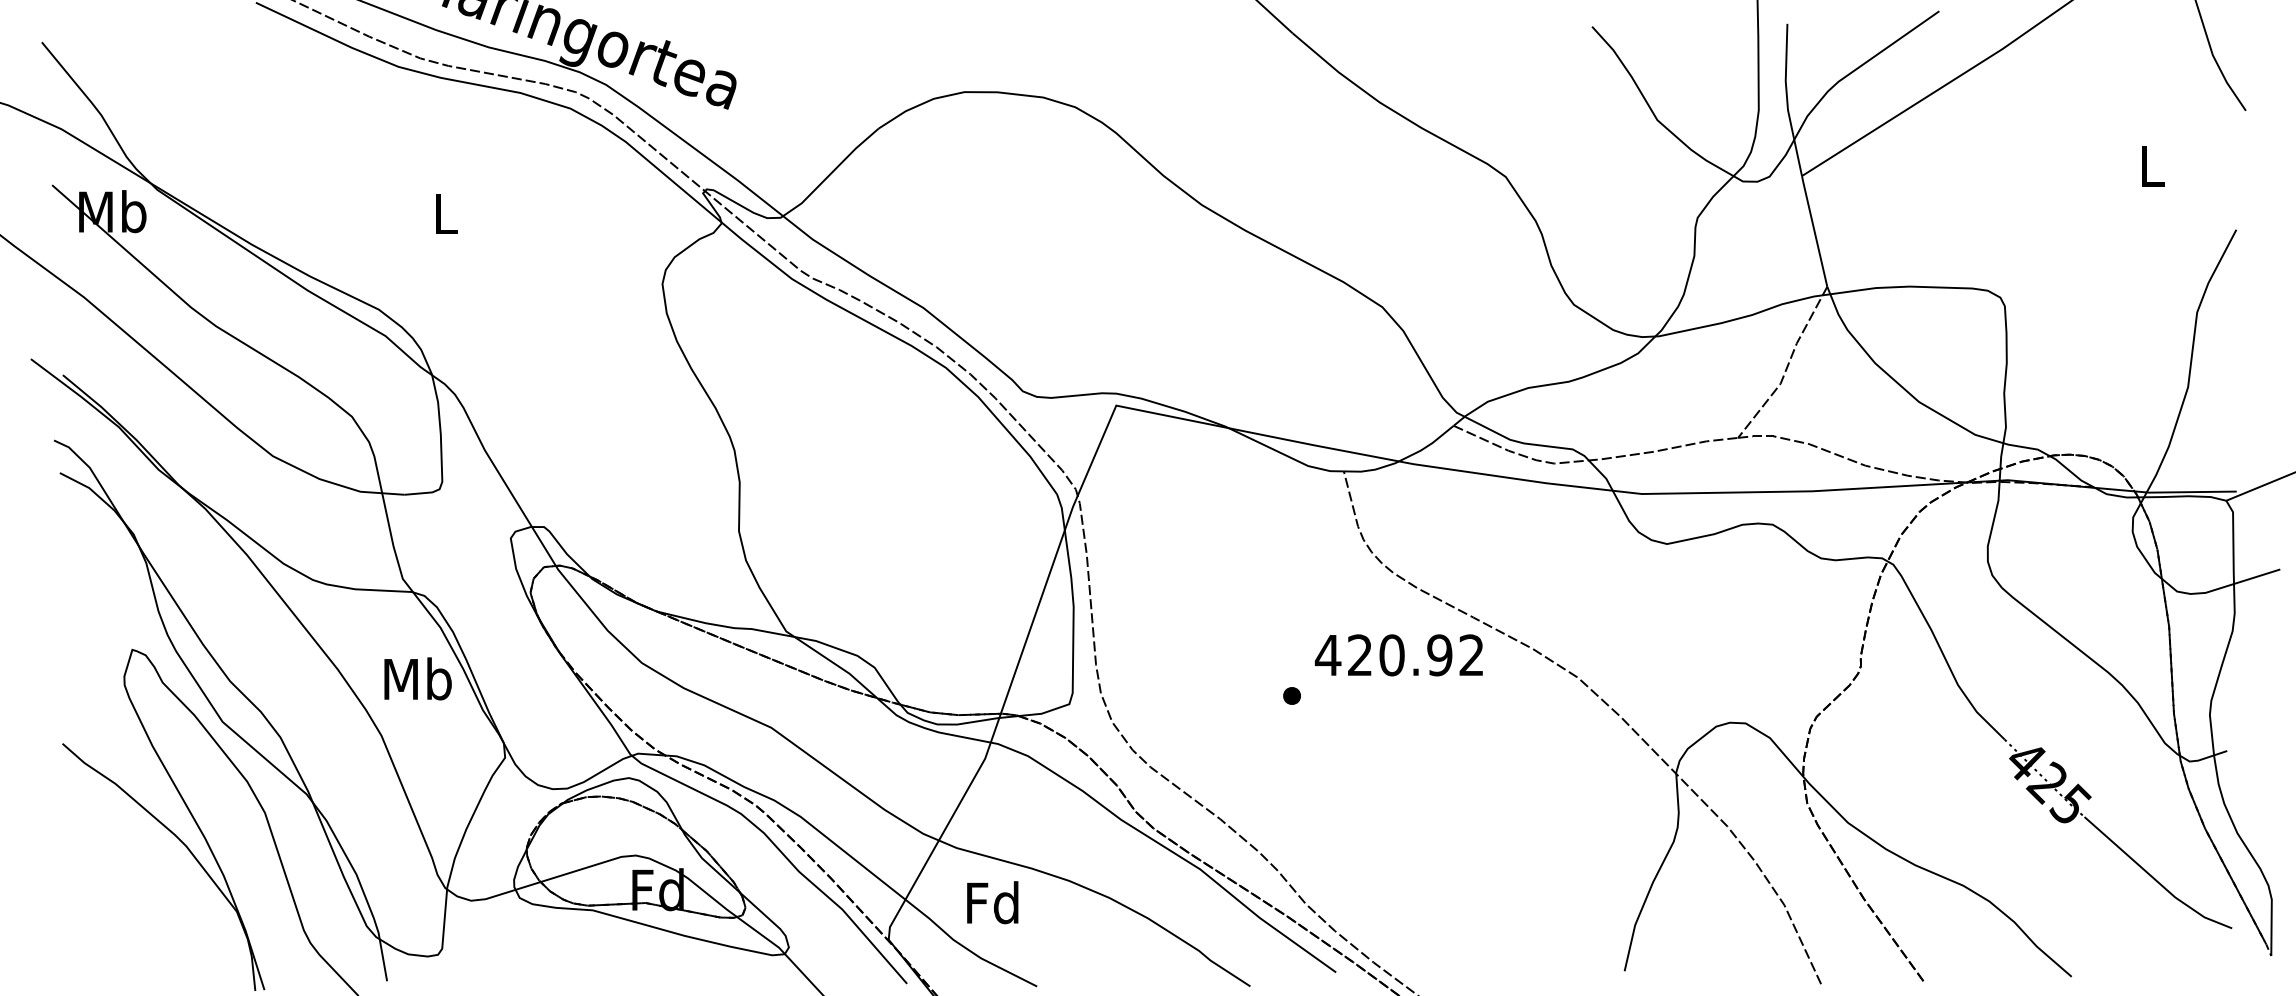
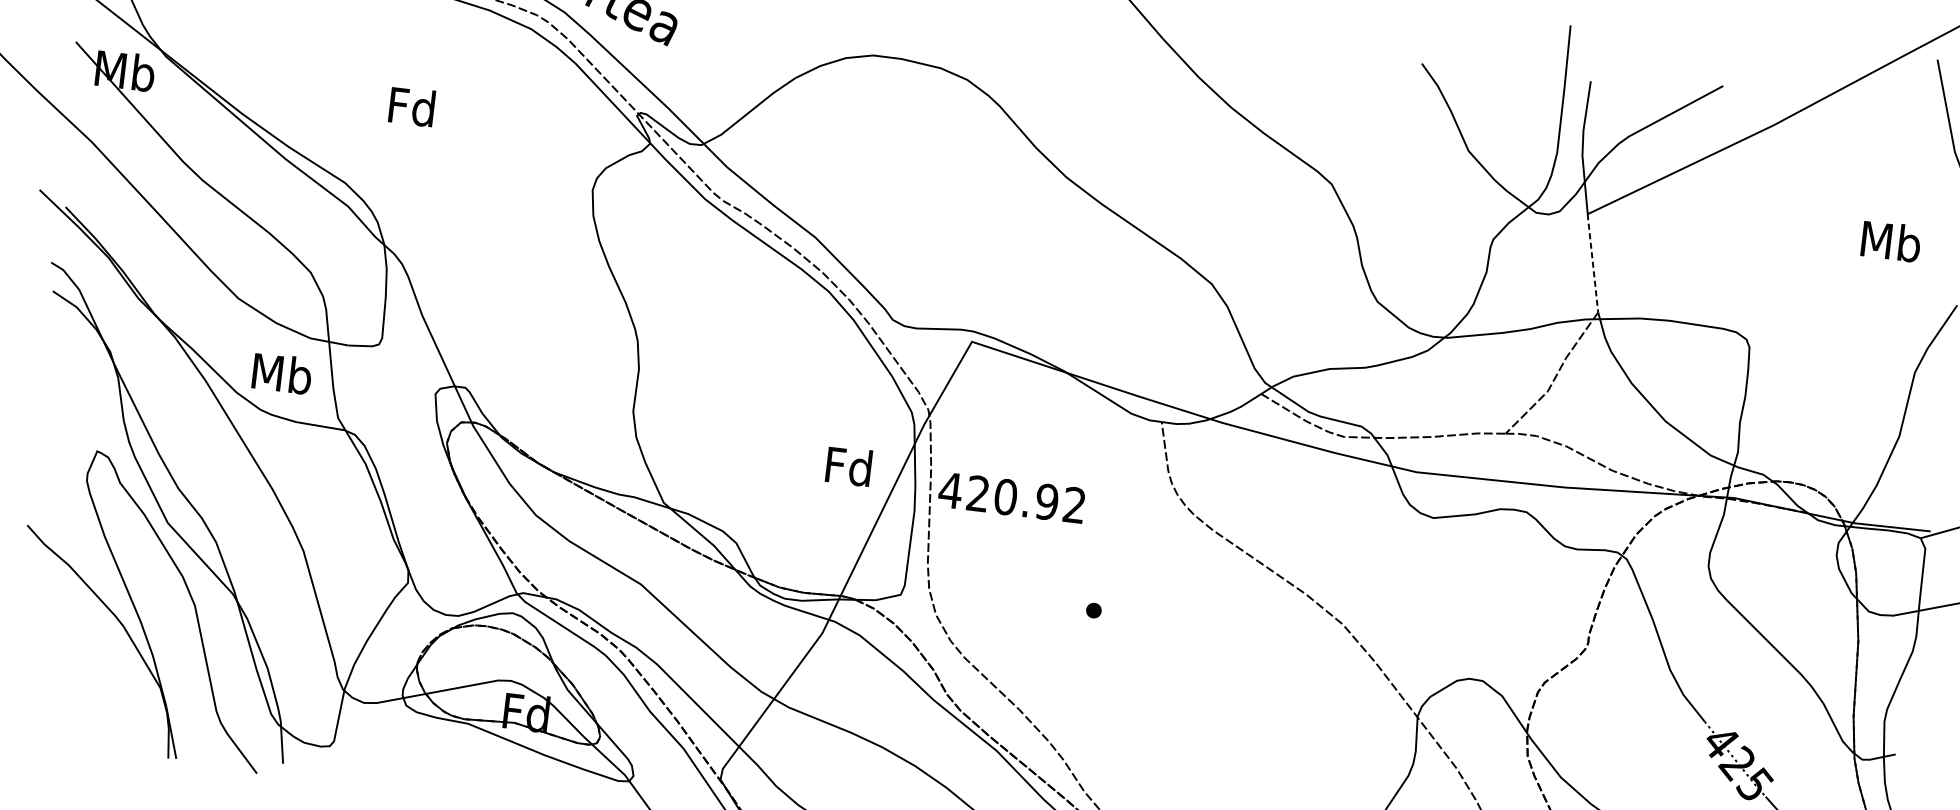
text: (2152, 165) -> (1891, 241), L -> Mb
text: (444, 213) -> (411, 106), L -> Fd
line: (1814, 231) -> (1592, 263), solid -> dashed
text: (1398, 655) -> (1011, 497), moved
text: (417, 678) -> (281, 373), moved
text: (992, 902) -> (848, 466), moved

